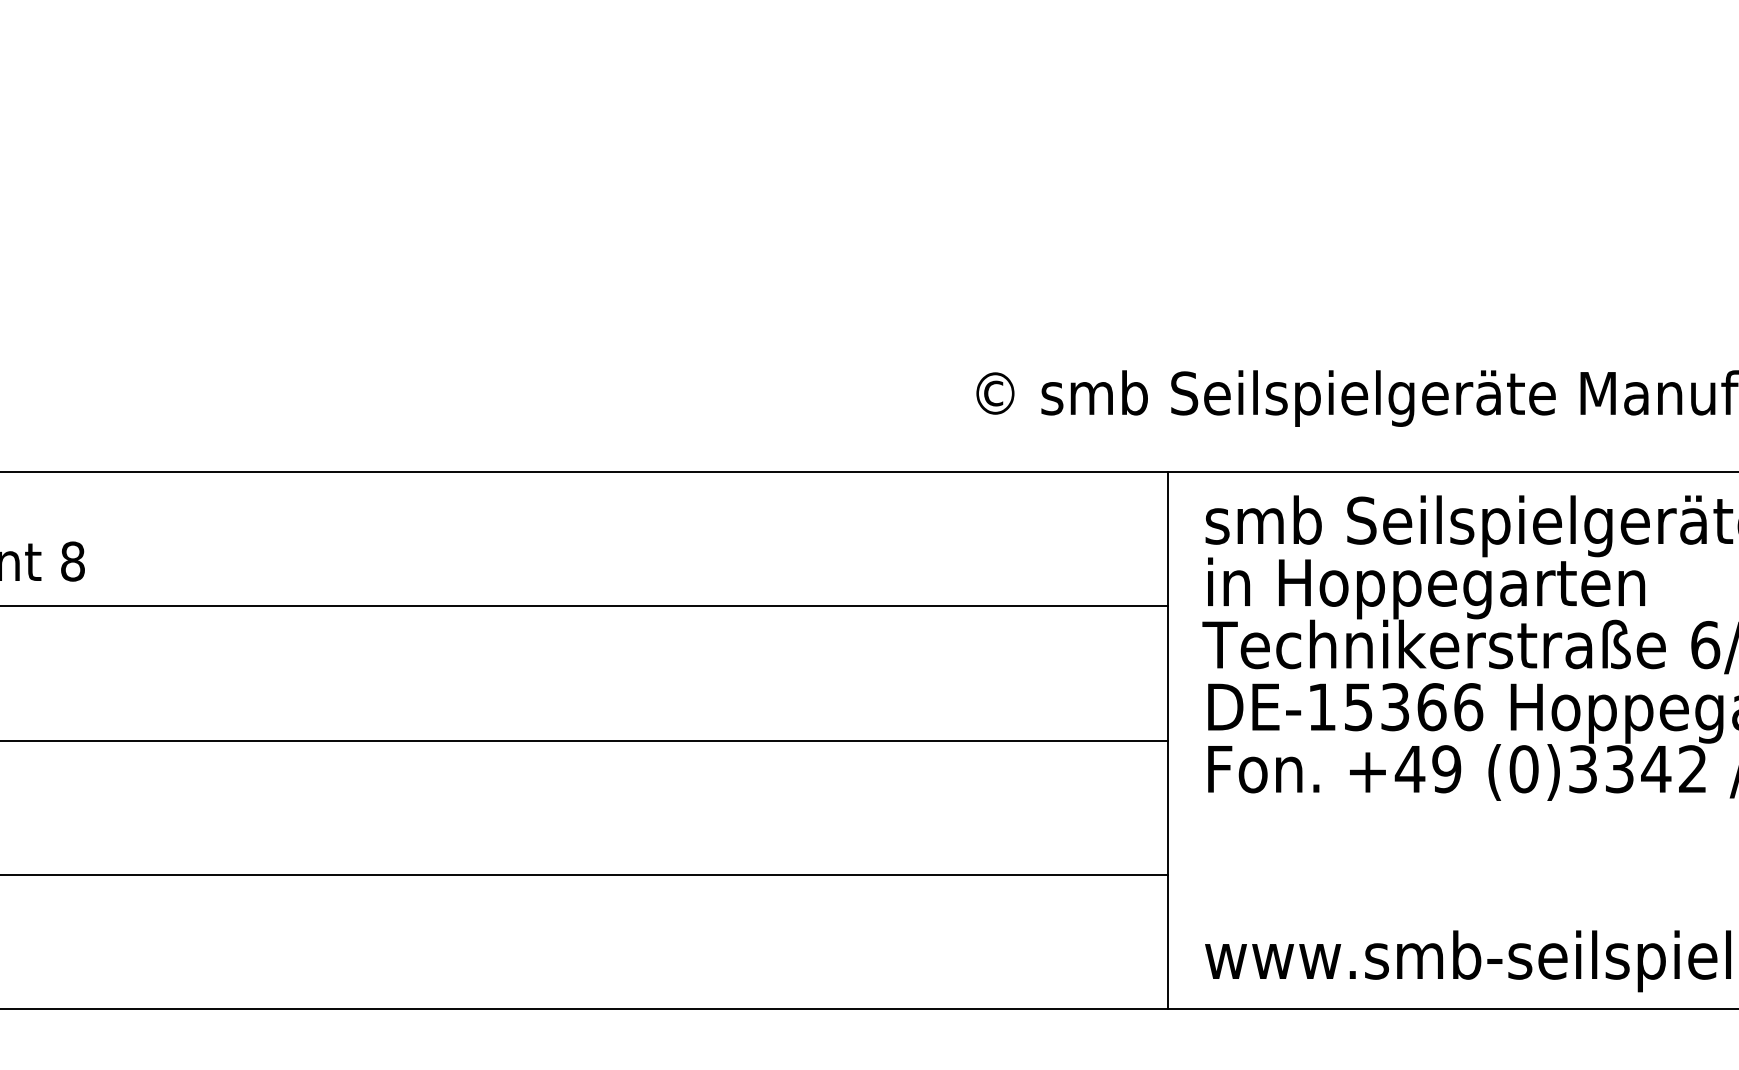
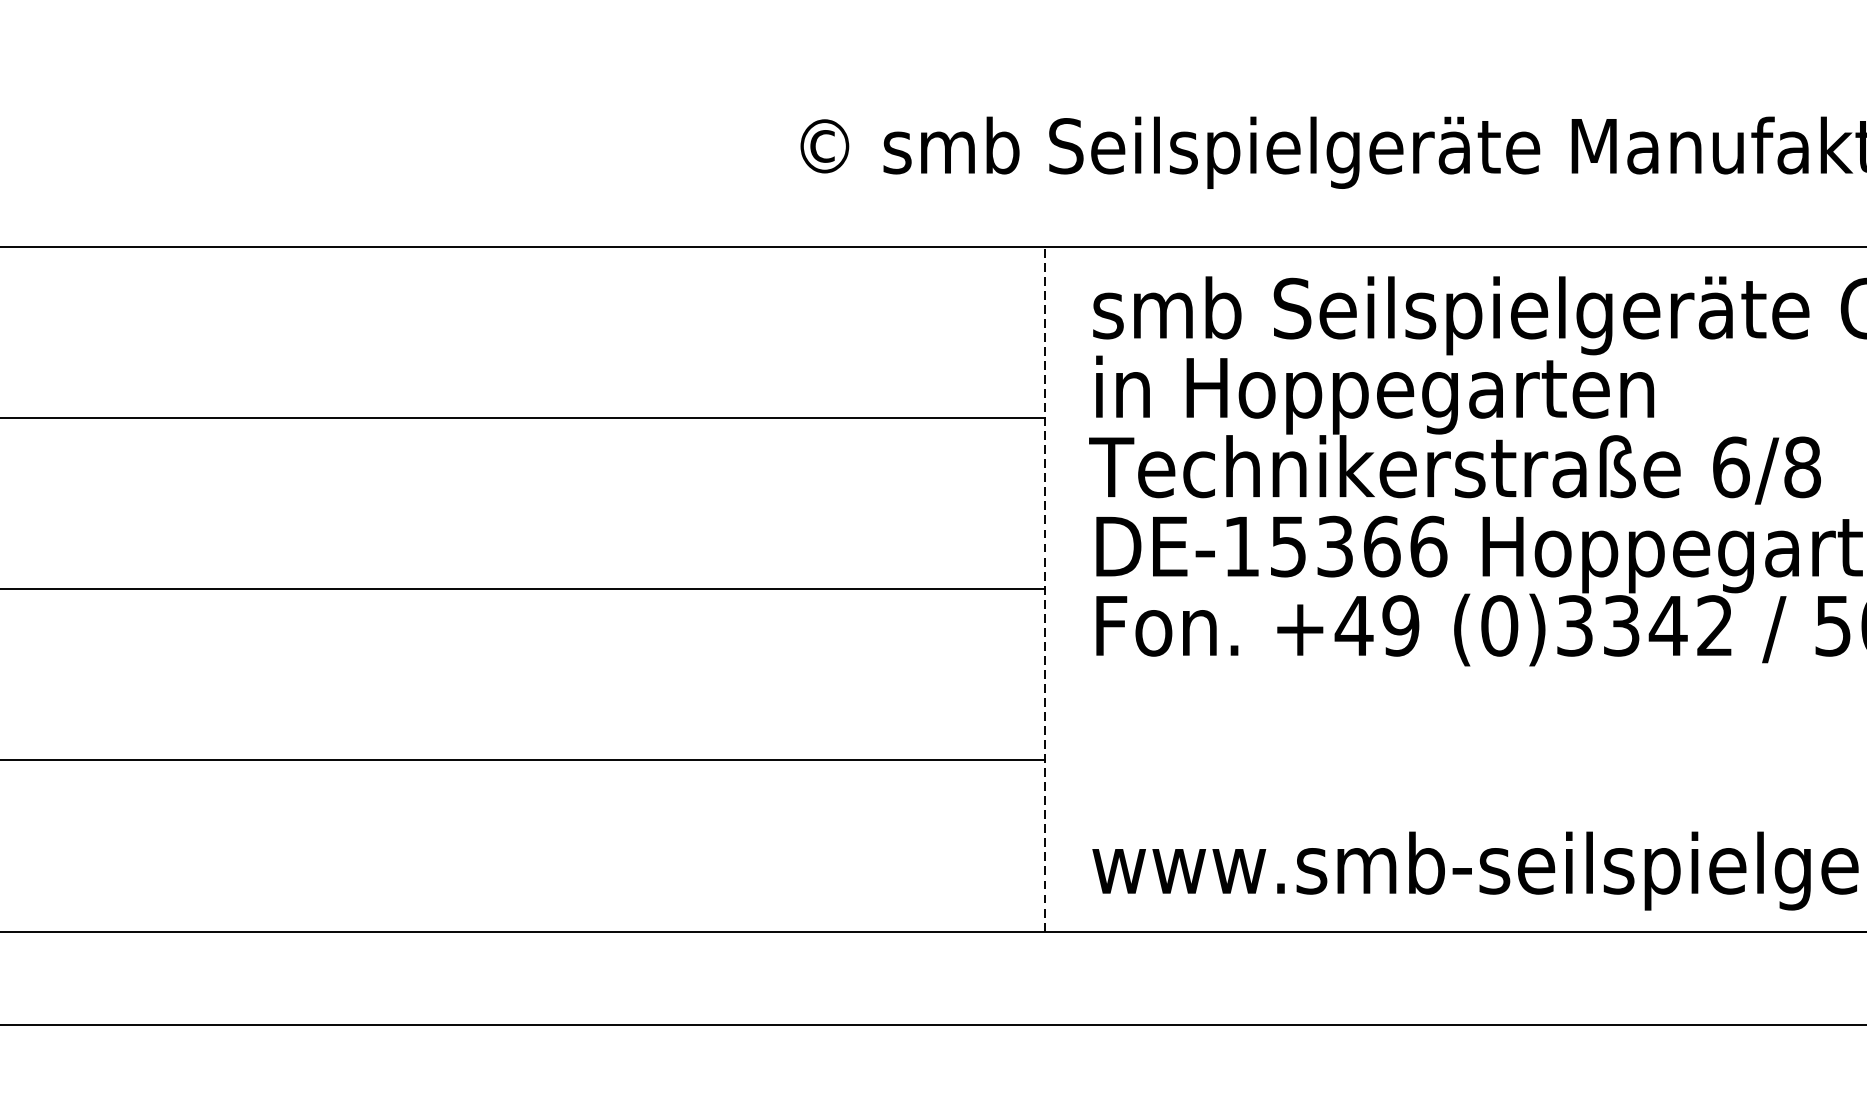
line: (1168, 740) -> (1045, 589), solid -> dashed

